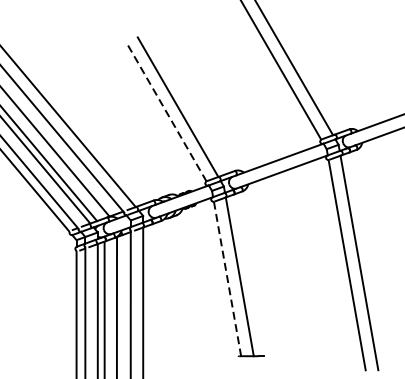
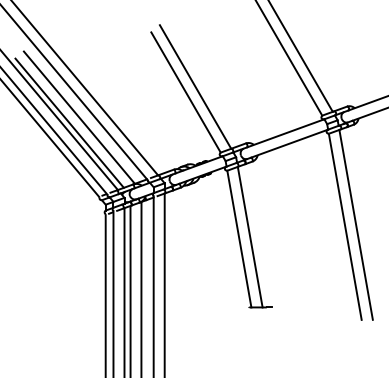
line: (167, 113) -> (186, 92), dashed -> solid
line: (227, 279) -> (239, 239), dashed -> solid

